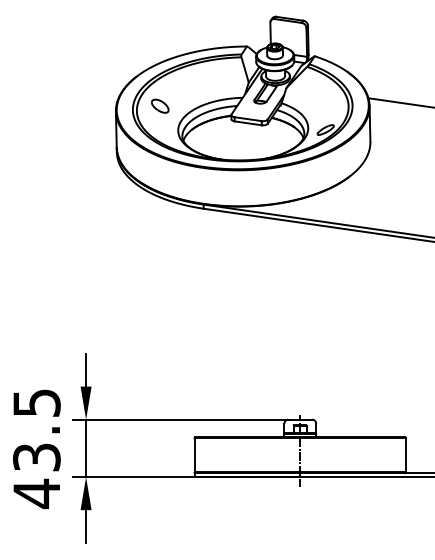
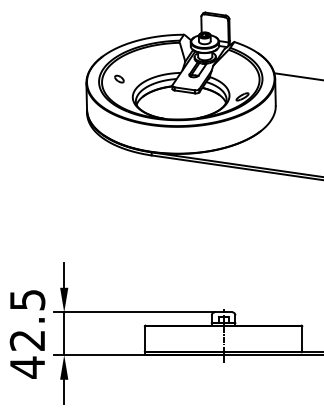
part: (160, 105) -> (119, 78), size x0.7
text: (36, 457) -> (27, 340), 43.5 -> 42.5

